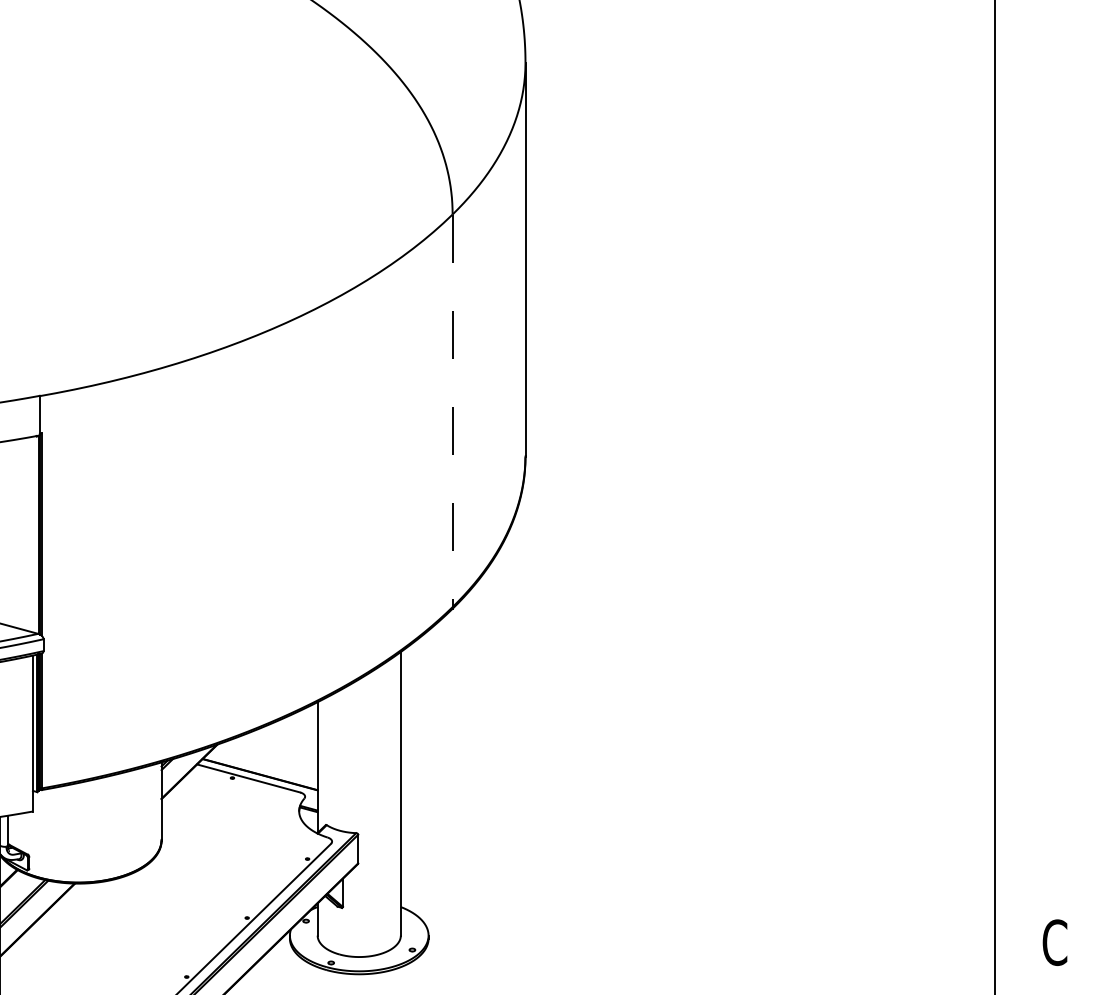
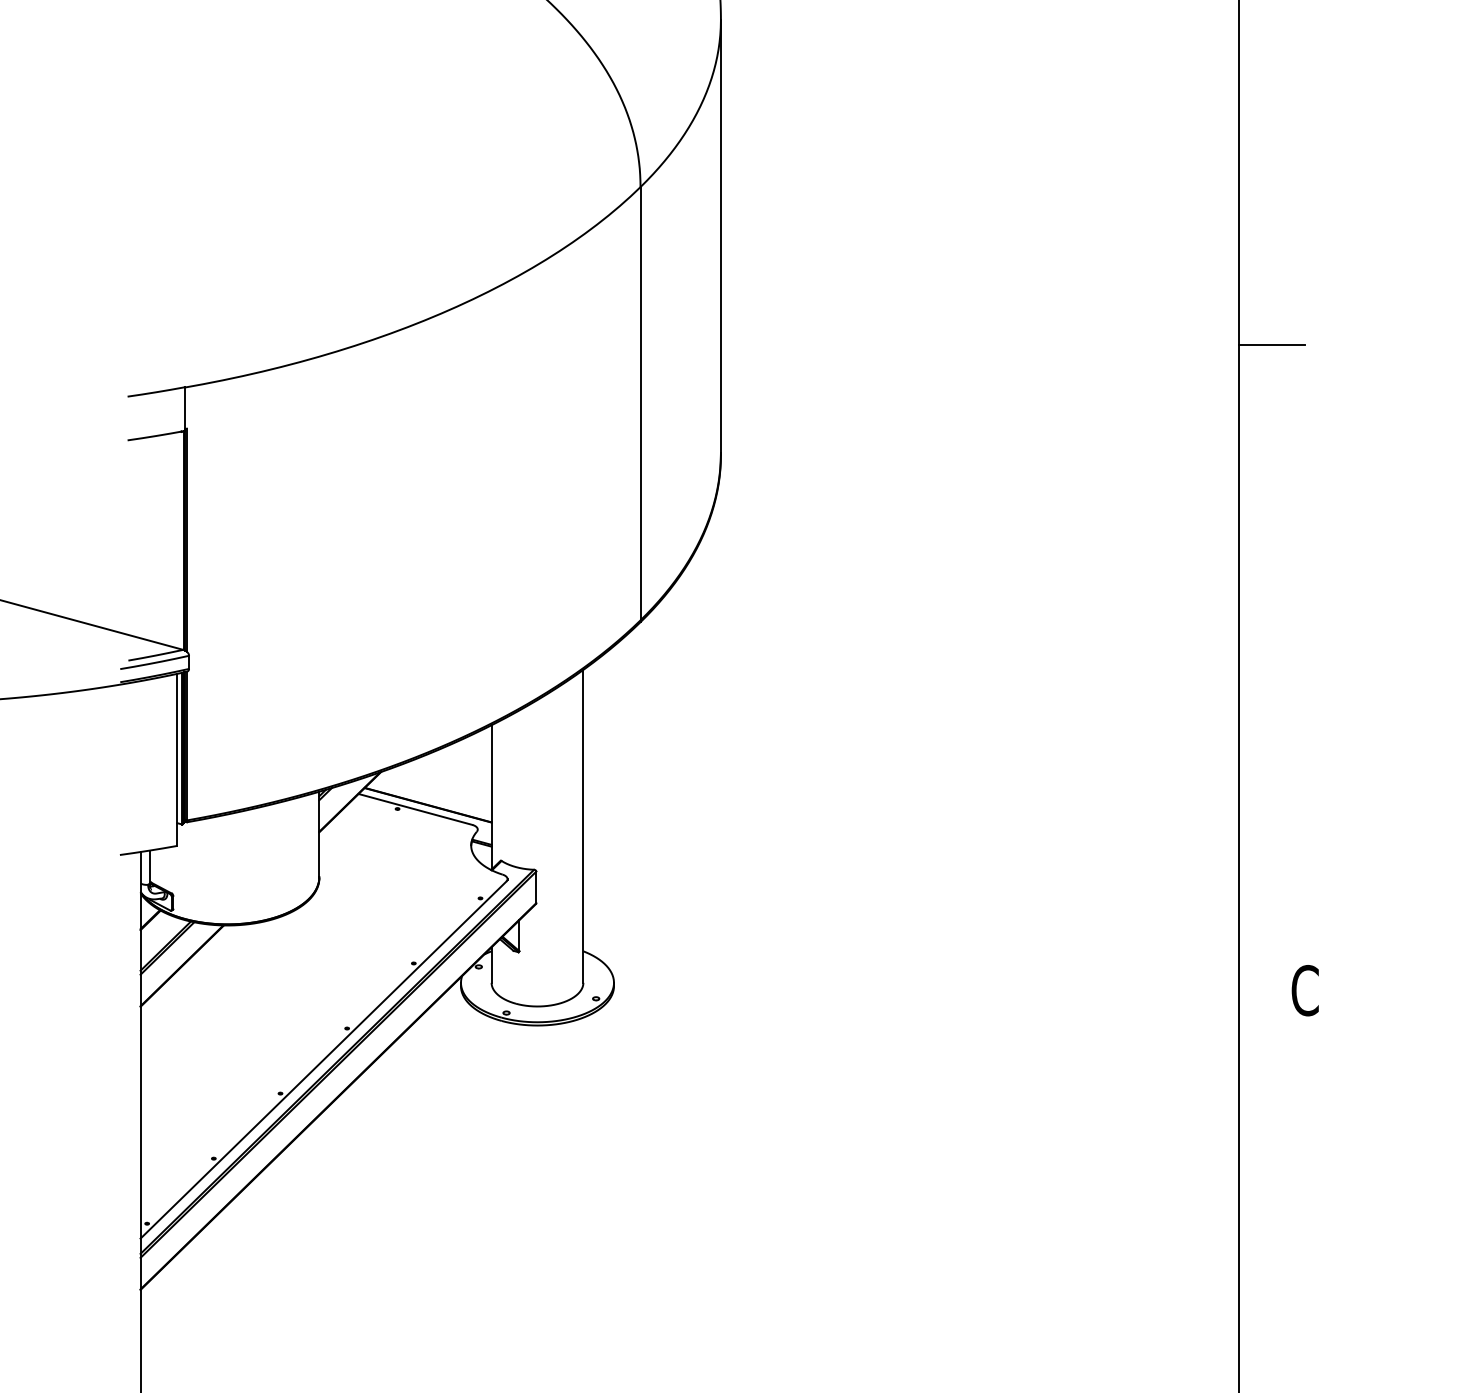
line: (1024, 357) -> (1271, 344), added
line: (452, 410) -> (640, 403), dashed -> solid

